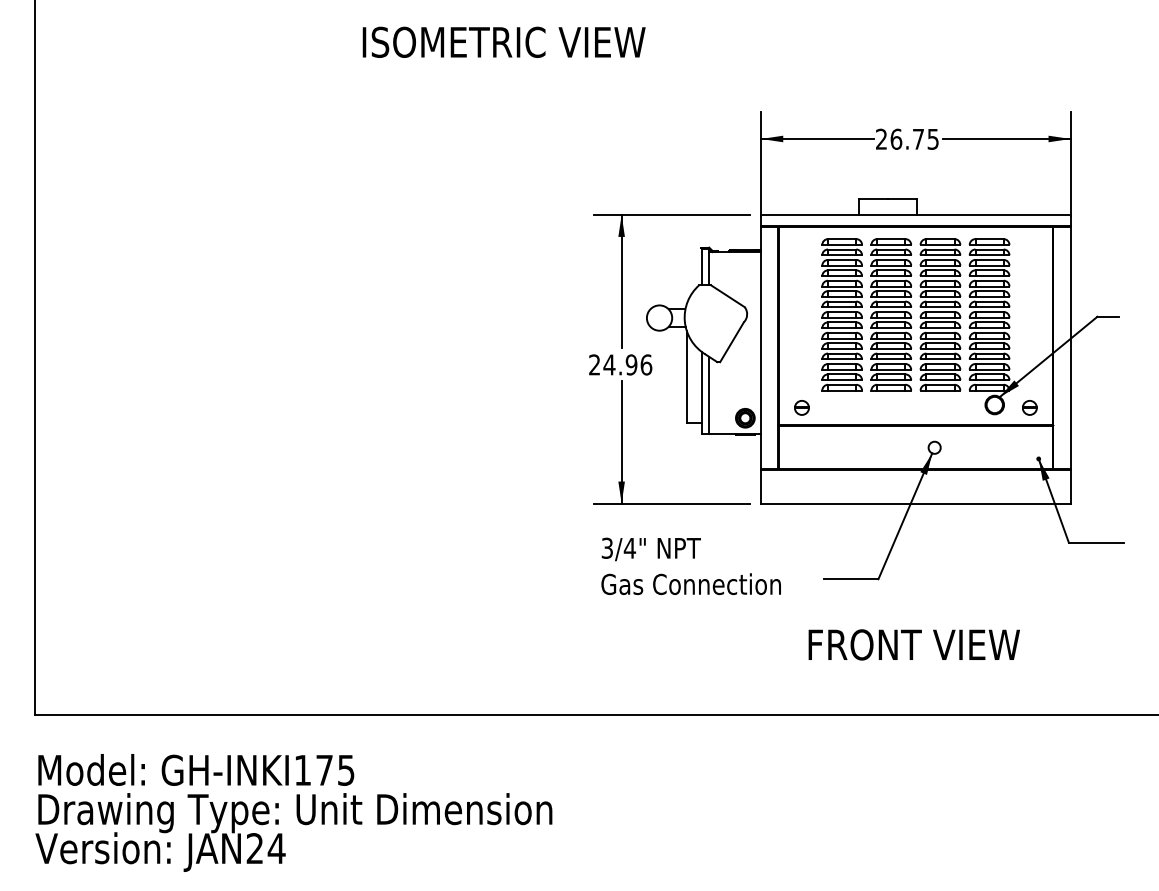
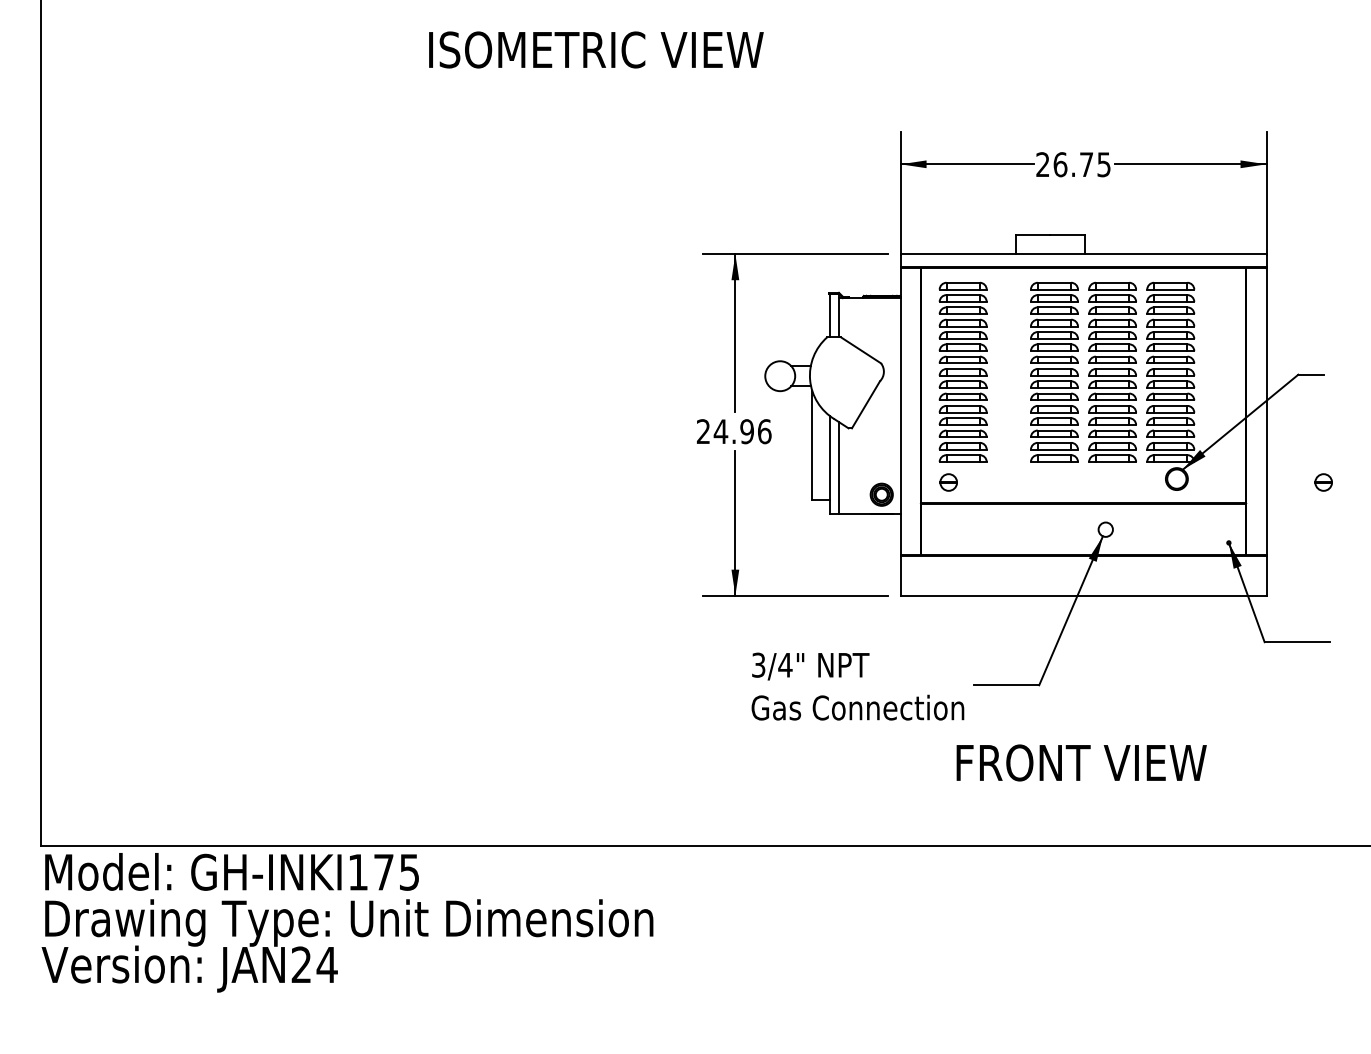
part: (841, 314) -> (962, 371), moved
part: (1029, 407) -> (1323, 482), moved
text: (690, 566) -> (857, 686), moved
text: (293, 812) -> (347, 922), moved

